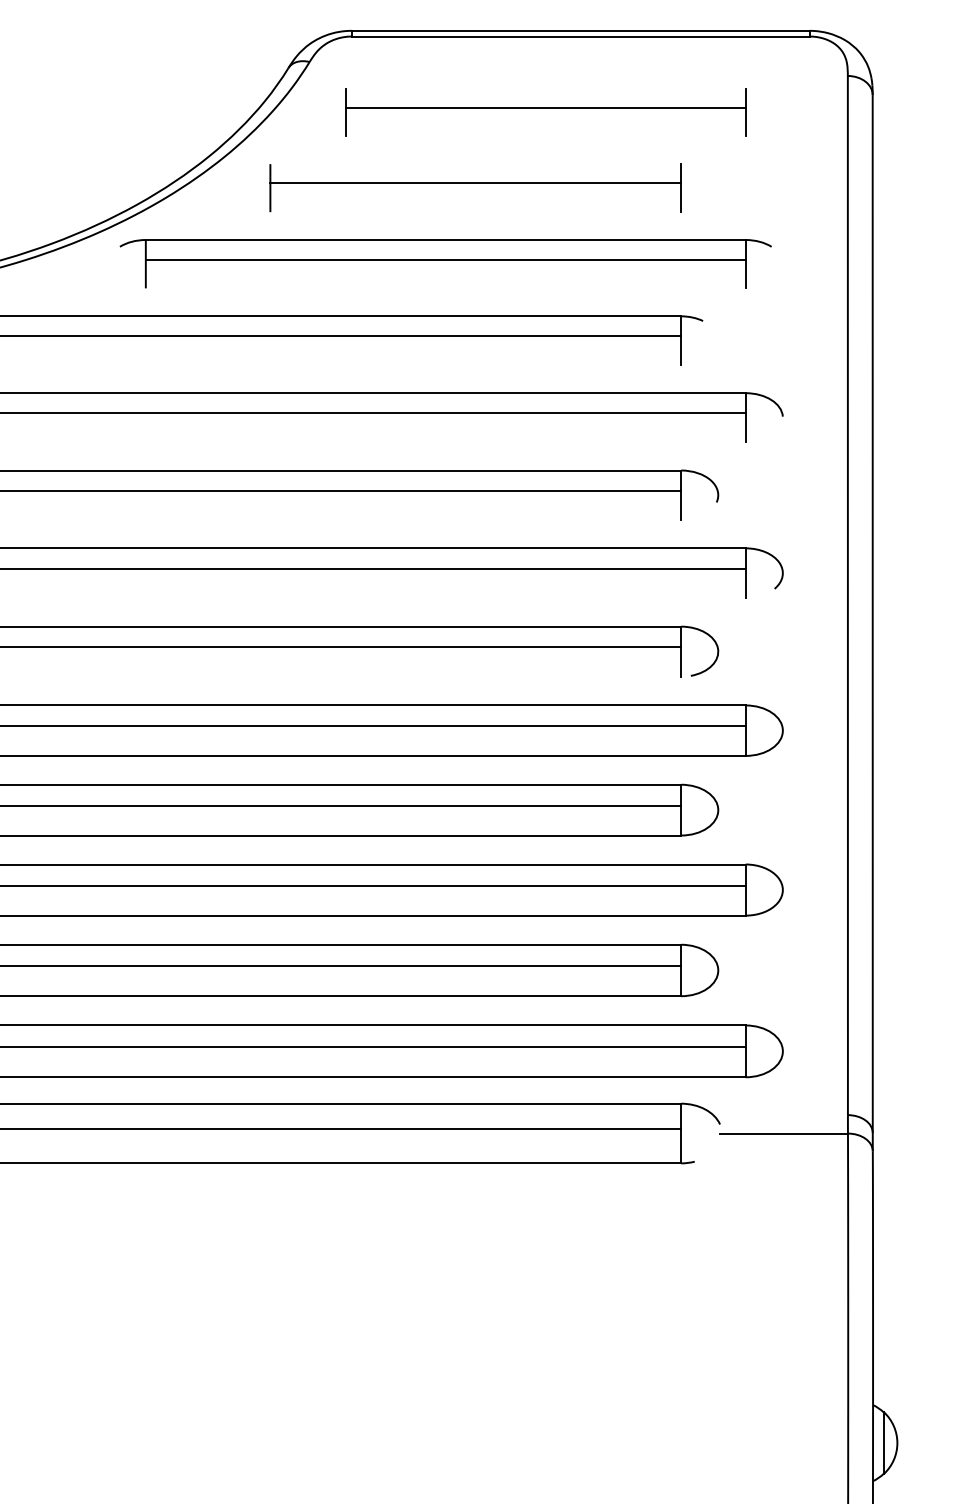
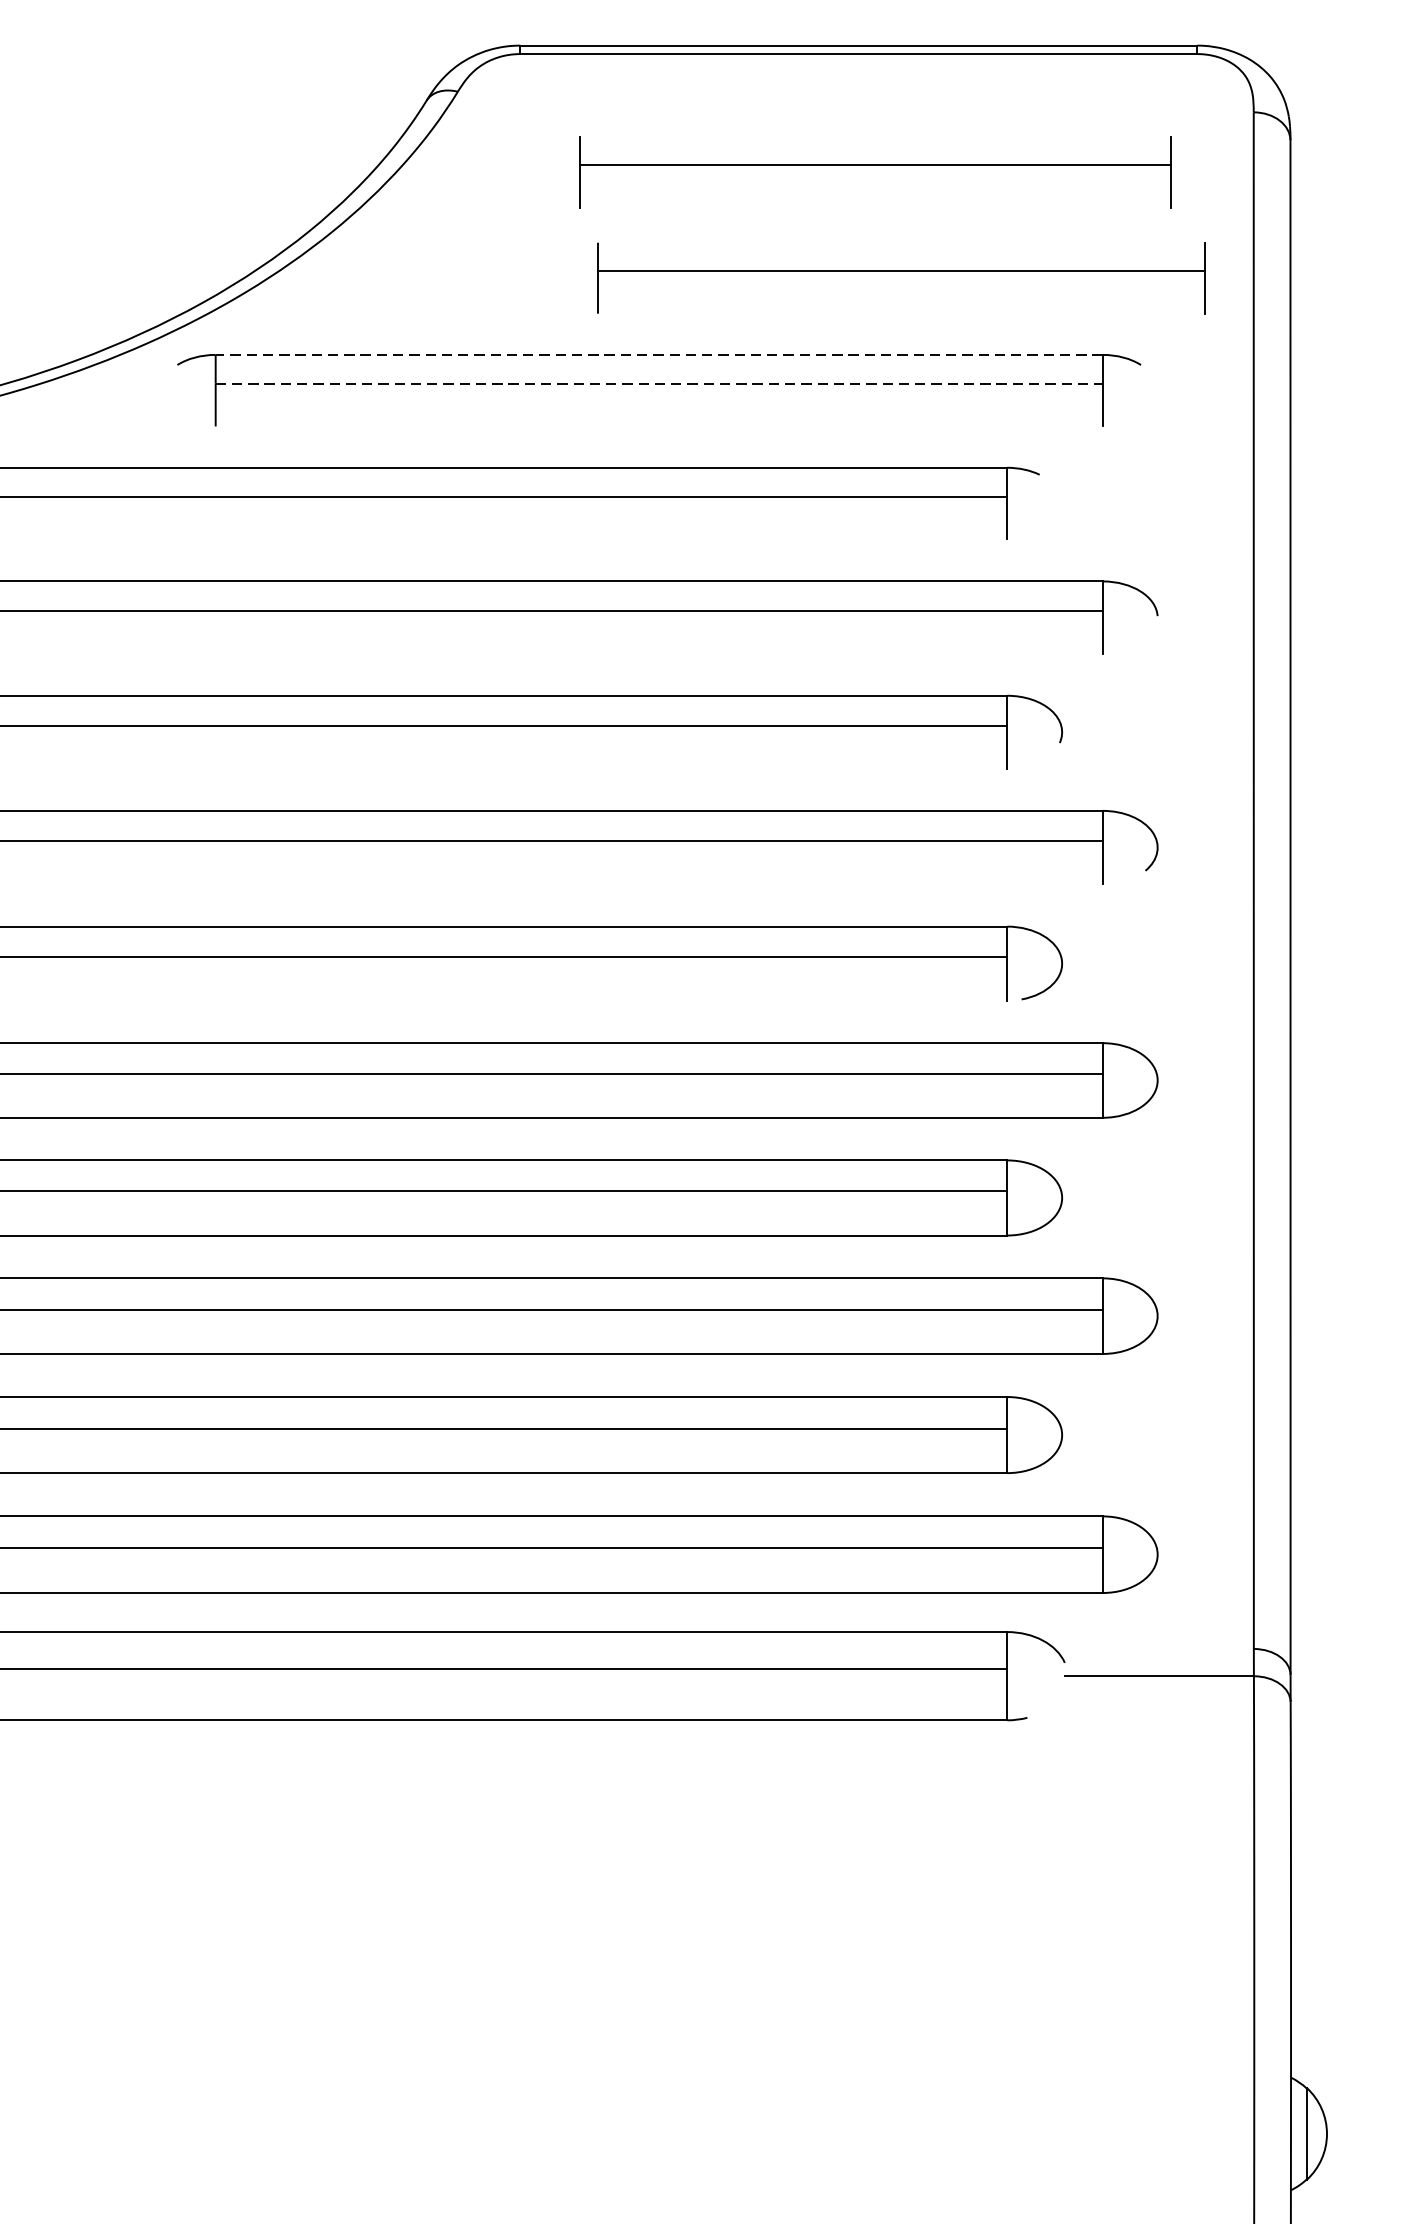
part: (545, 112) -> (874, 172), moved
part: (475, 187) -> (901, 277), moved
line: (445, 239) -> (658, 354), solid -> dashed
line: (445, 259) -> (658, 383), solid -> dashed

